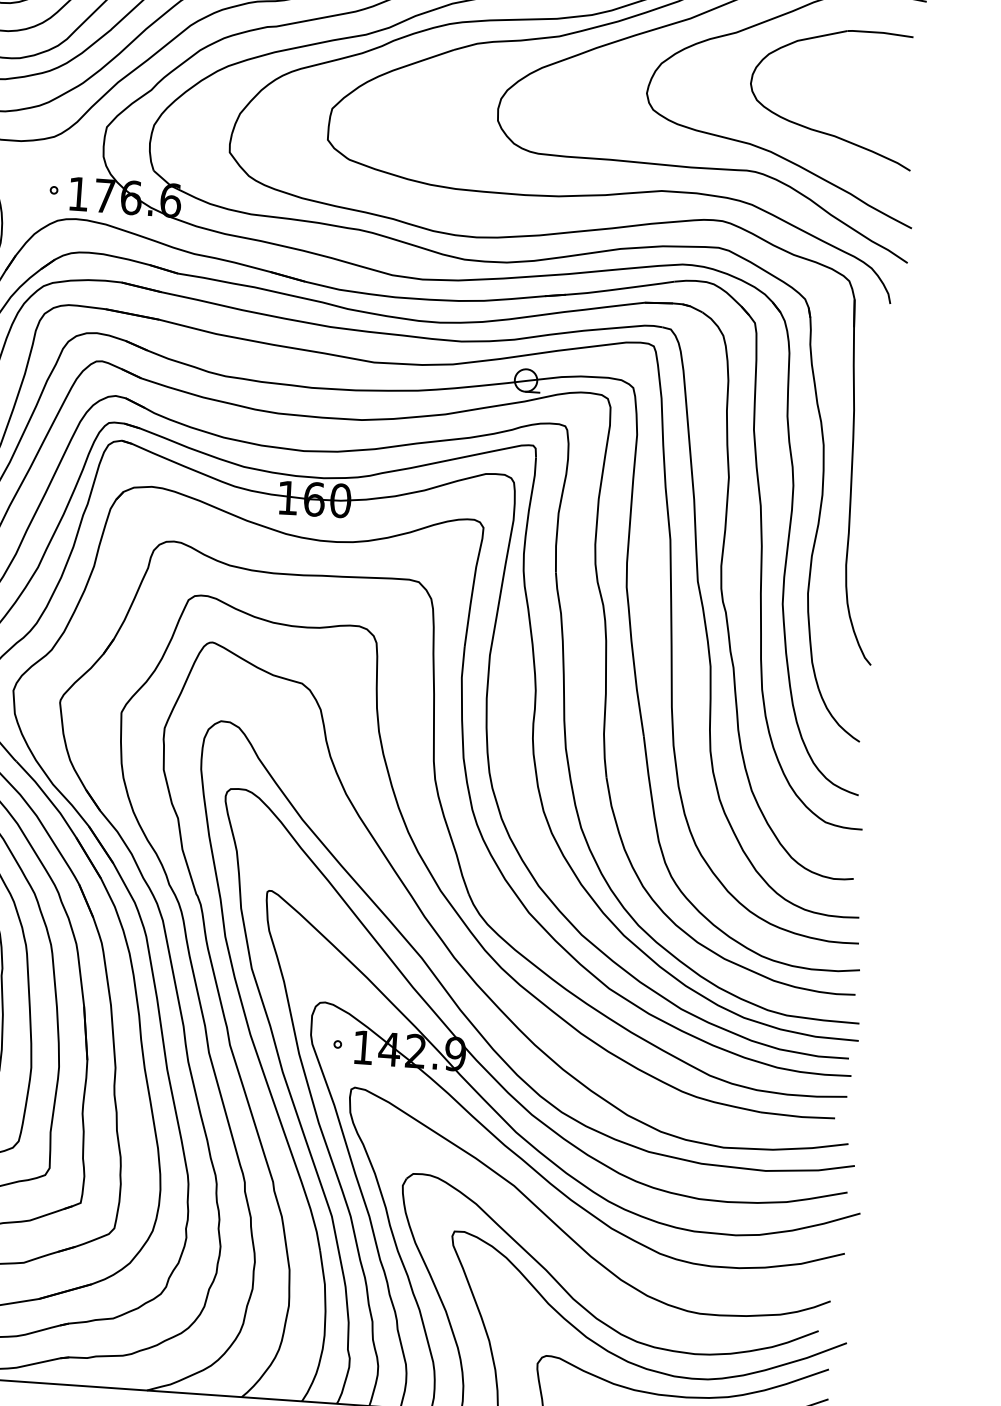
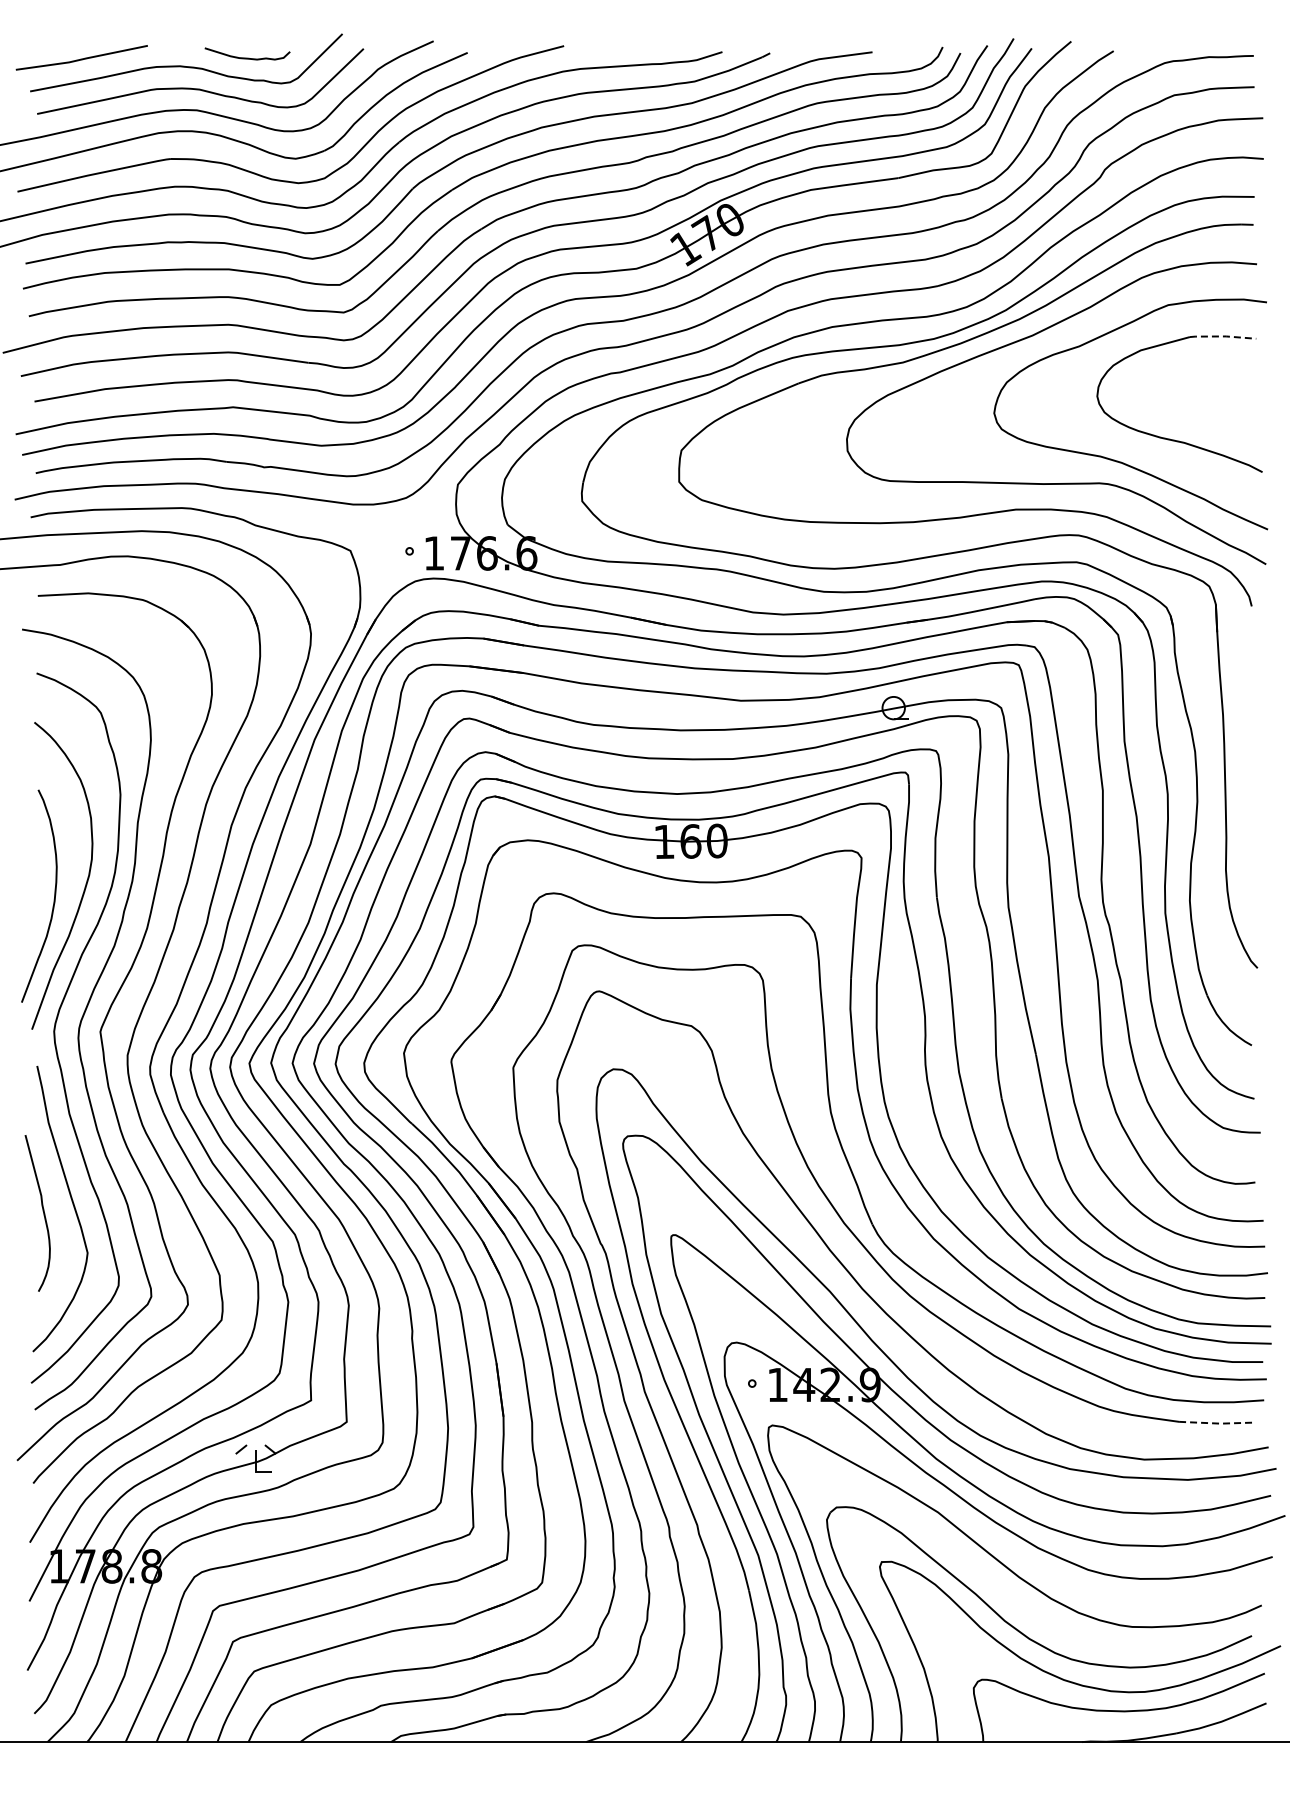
line: (880, 32) -> (1223, 336), solid -> dashed
line: (798, 1116) -> (1216, 1423), solid -> dashed

